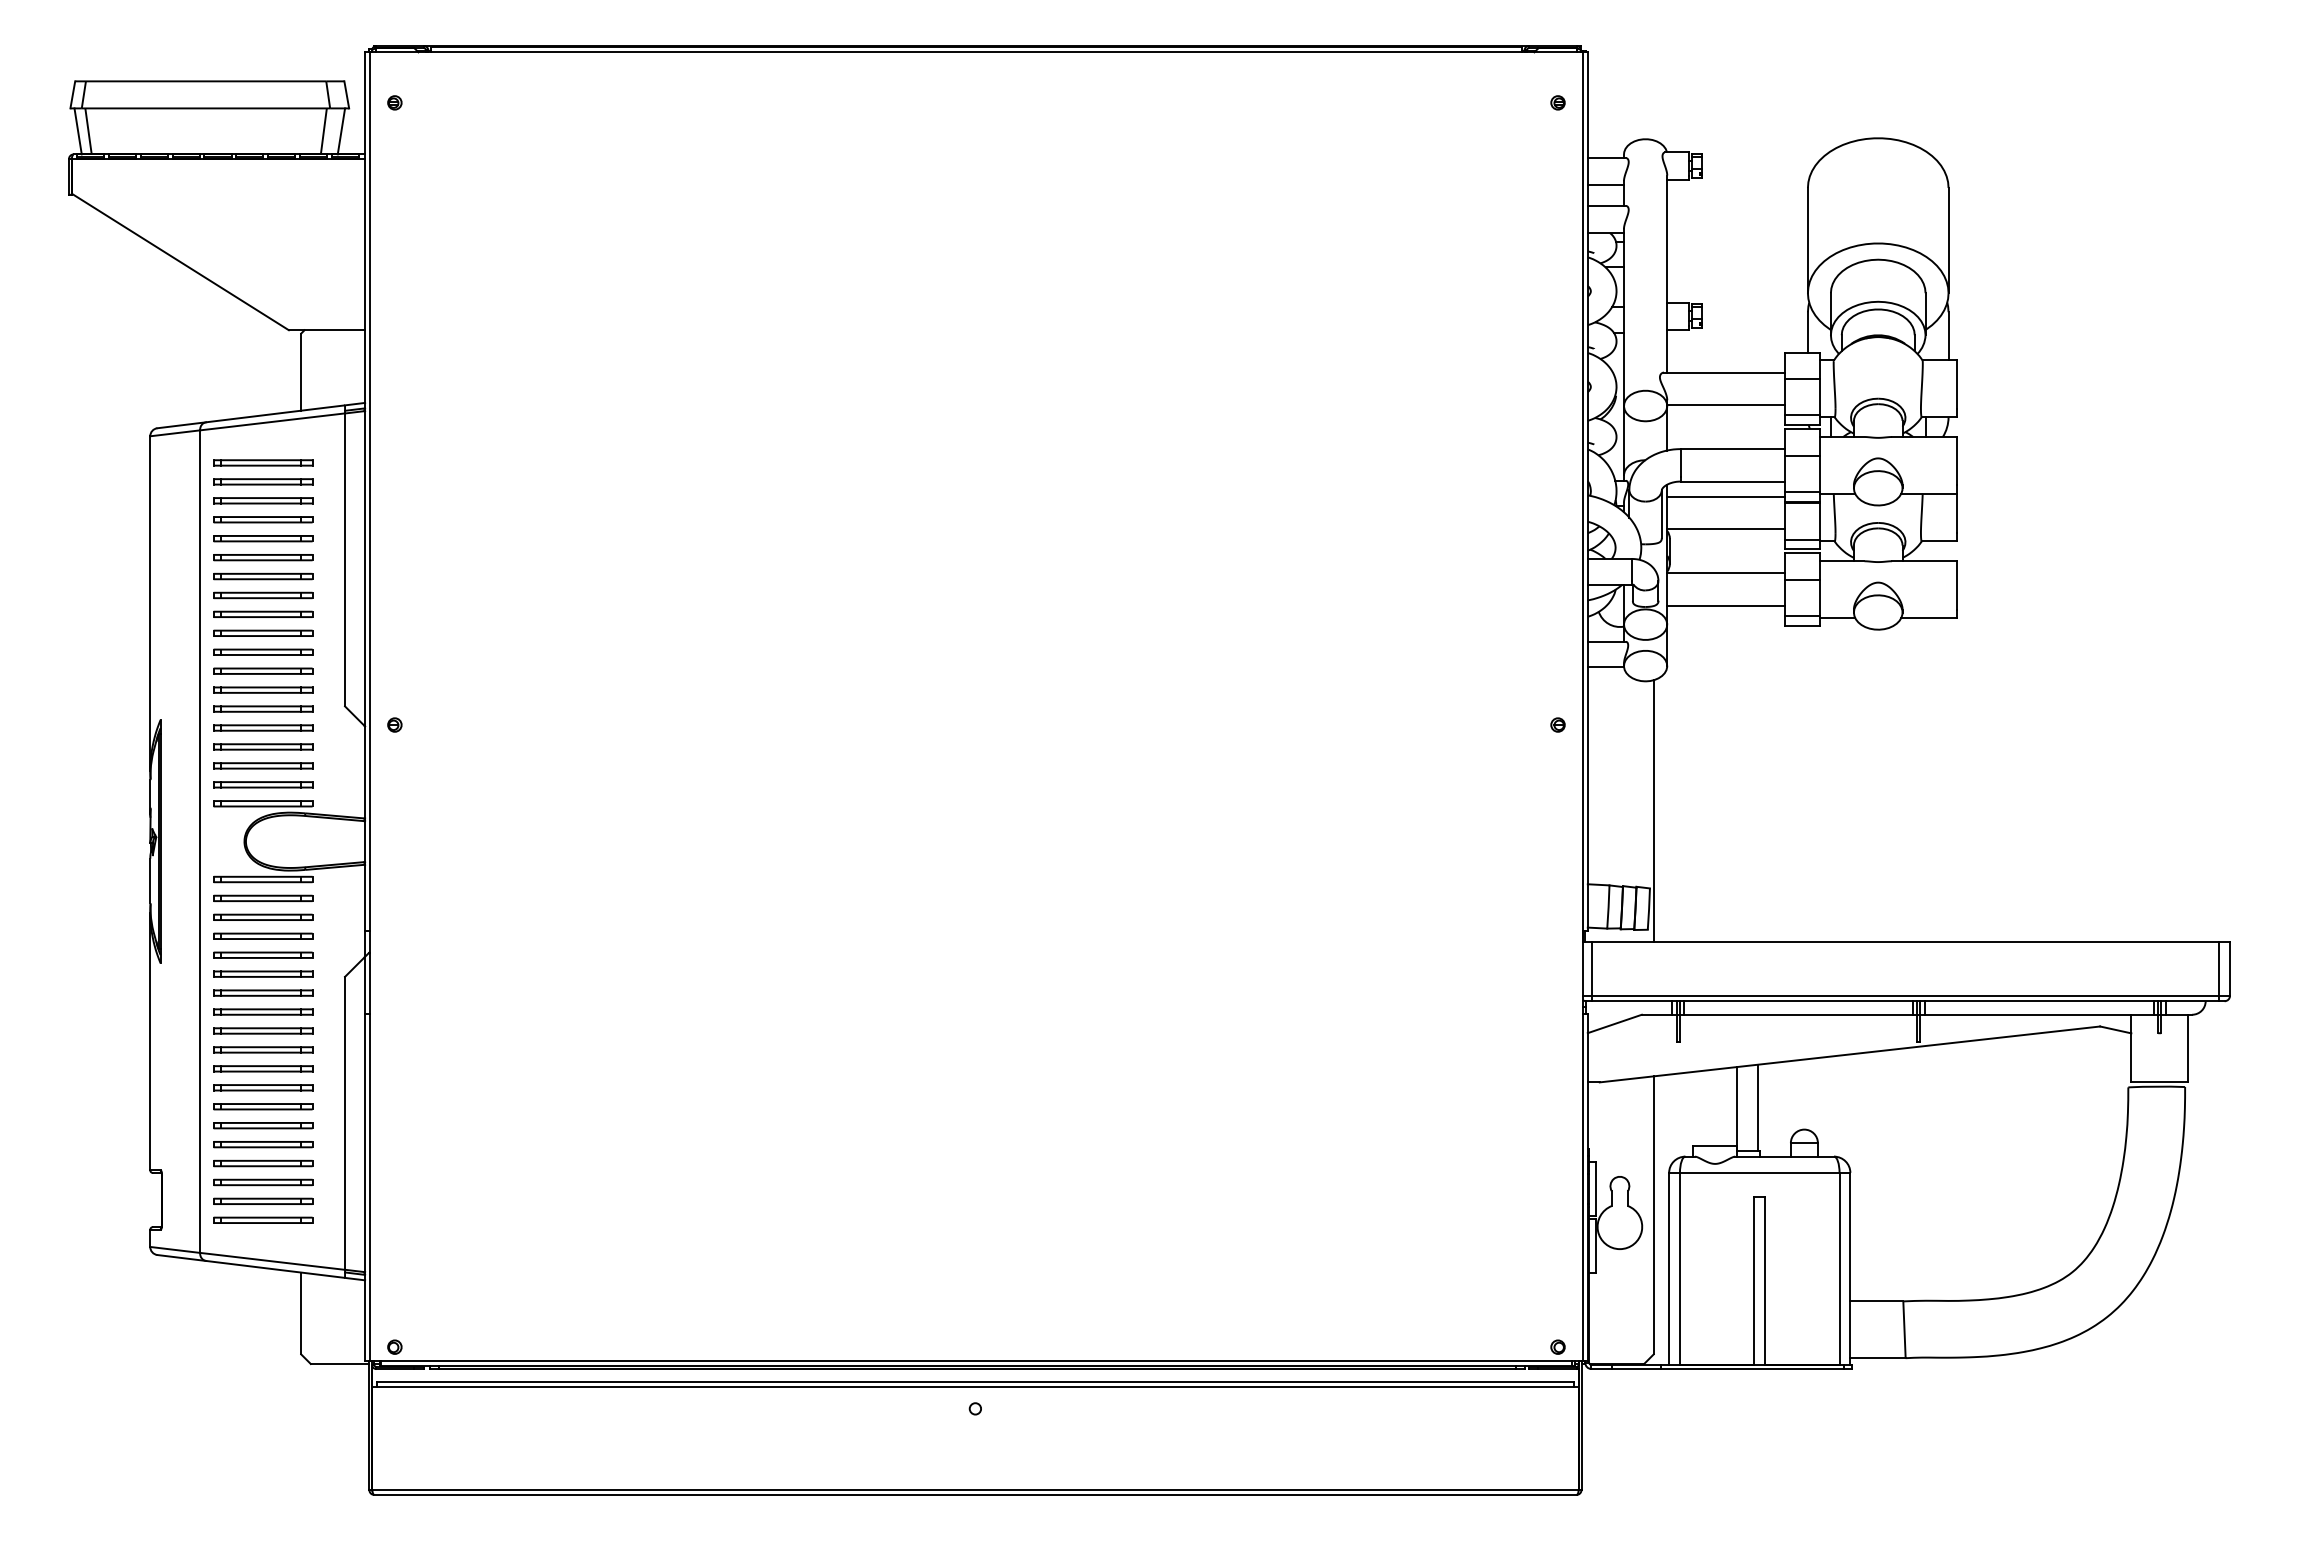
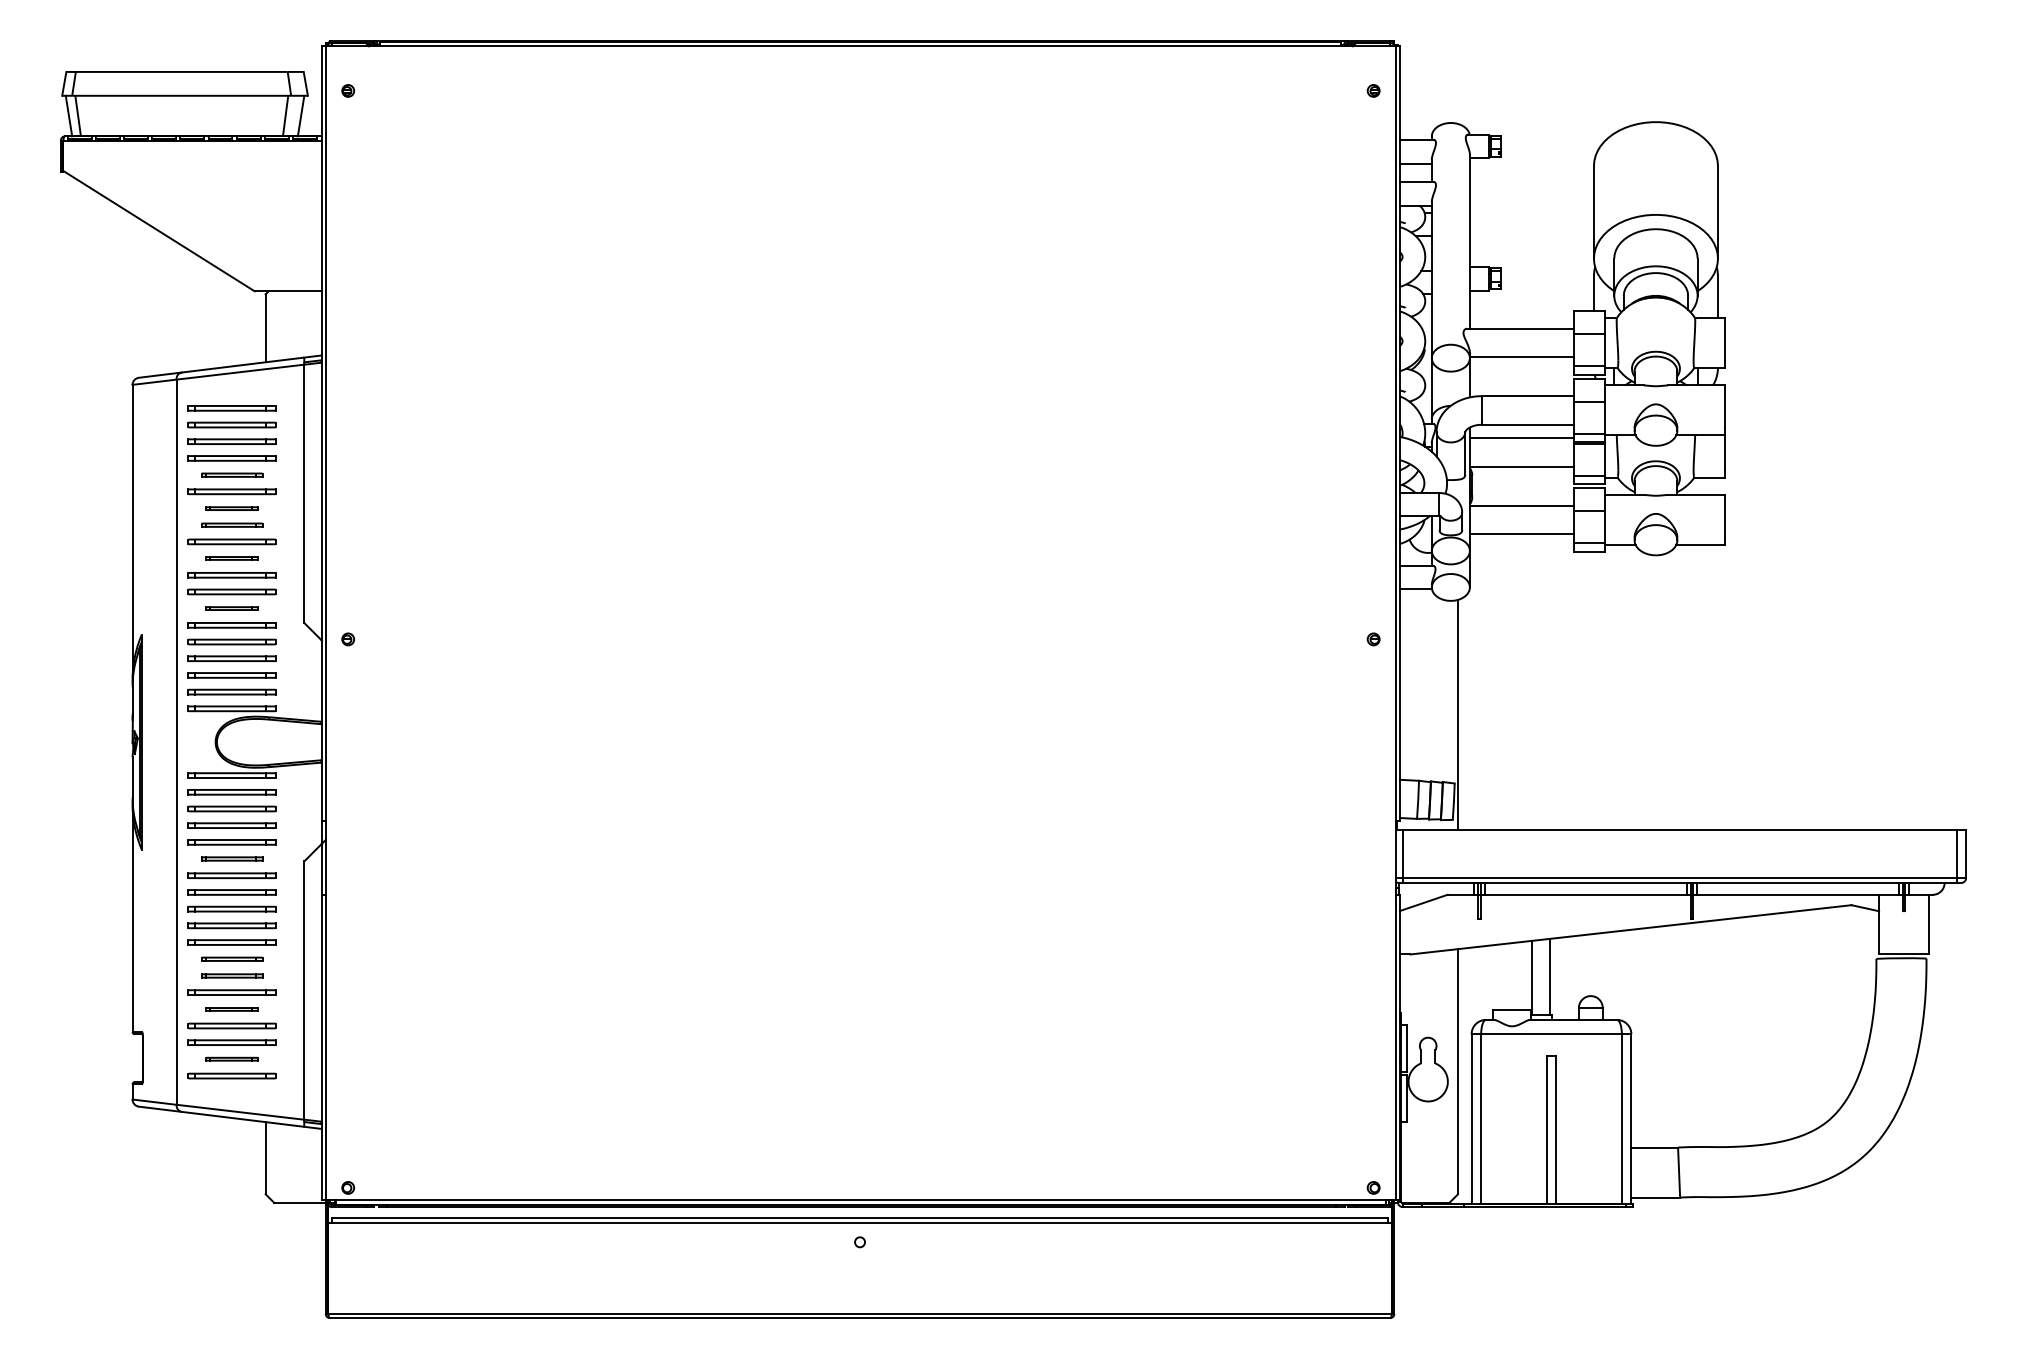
part: (263, 538) -> (232, 474), size x0.7
part: (263, 576) -> (232, 508), size x0.6
part: (263, 595) -> (232, 525), size x0.7
part: (263, 632) -> (232, 557), size x0.6
part: (263, 689) -> (232, 608), size x0.6
part: (263, 973) -> (232, 858), size x0.7
part: (263, 1087) -> (232, 958), size x0.7
part: (263, 1106) -> (232, 975), size x0.7
part: (263, 1144) -> (232, 1009), size x0.6
part: (263, 1200) -> (232, 1058), size x0.6

